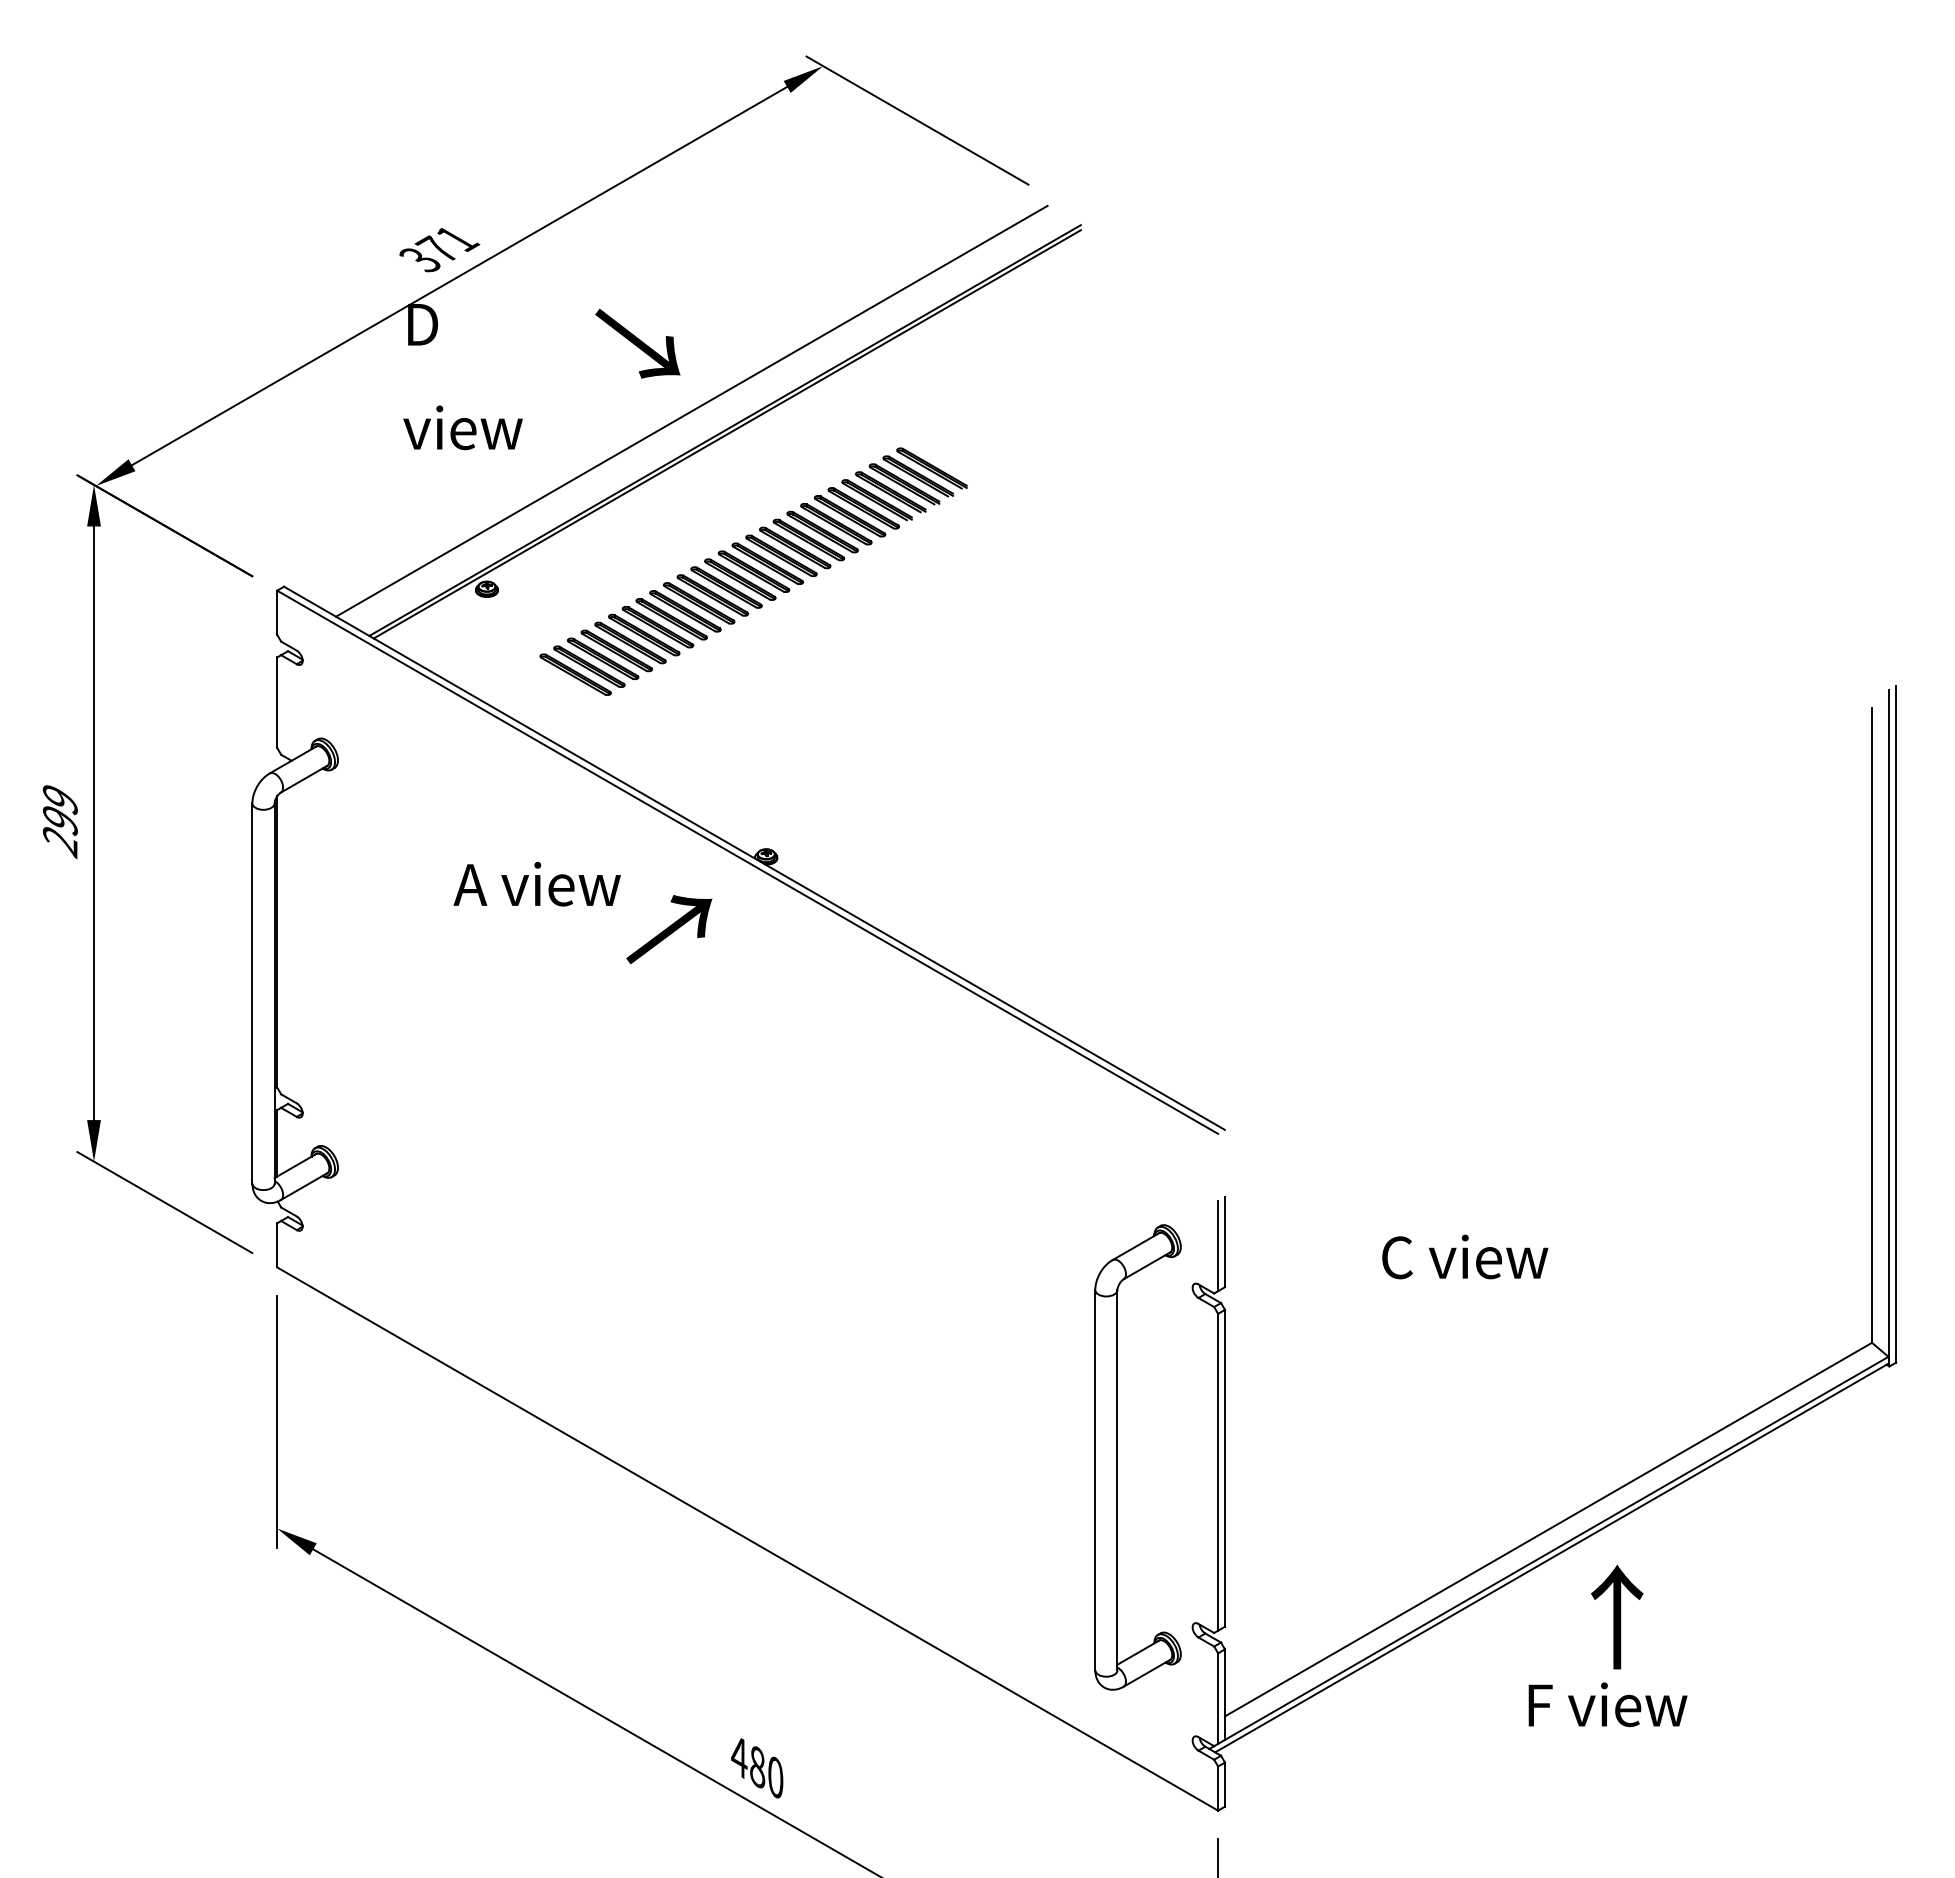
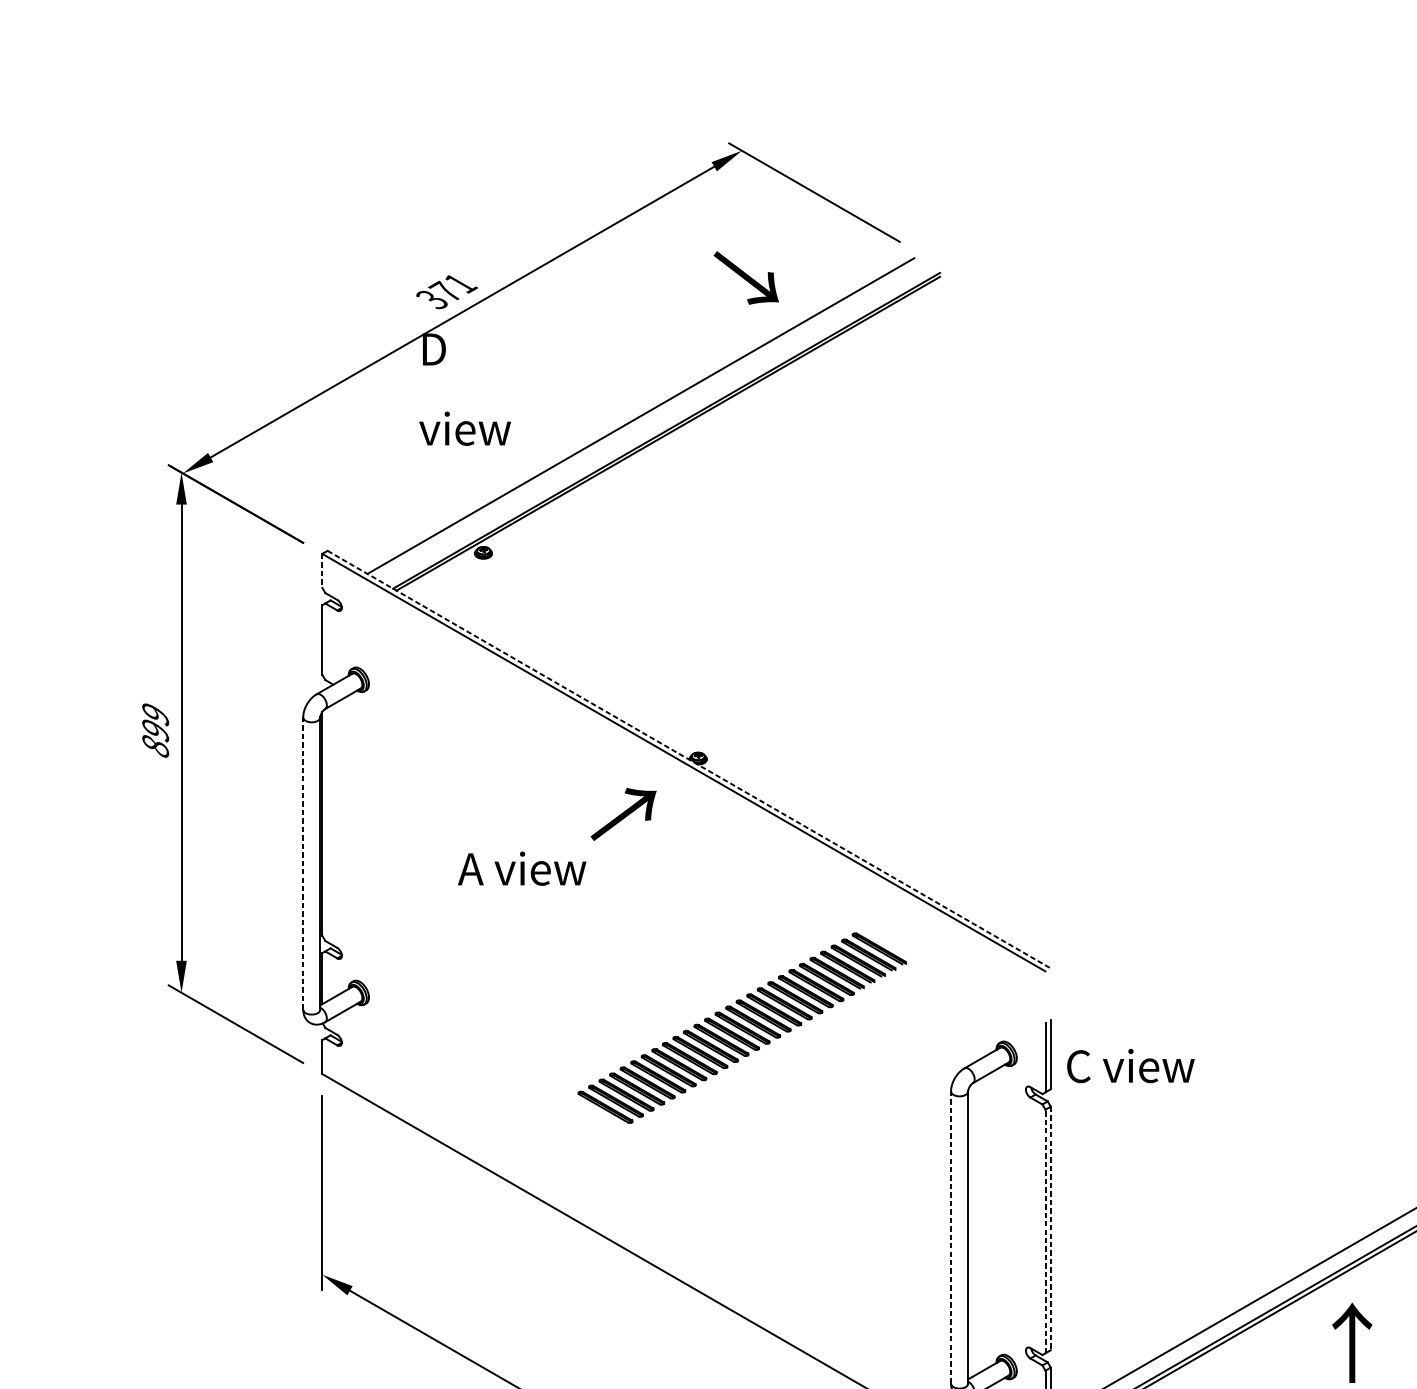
text: (637, 343) -> (746, 277), moved
part: (753, 571) -> (742, 1028), moved
line: (277, 613) -> (322, 571), solid -> dashed
text: (59, 842) -> (154, 747), 299 -> 899
line: (754, 858) -> (689, 759), solid -> dashed
text: (536, 884) -> (521, 868), moved
line: (252, 993) -> (303, 863), solid -> dashed
text: (1465, 1256) -> (1131, 1065), moved
line: (1224, 1468) -> (1050, 1228), solid -> dashed
line: (1218, 1471) -> (1045, 1230), solid -> dashed
line: (1095, 1479) -> (951, 1237), solid -> dashed

